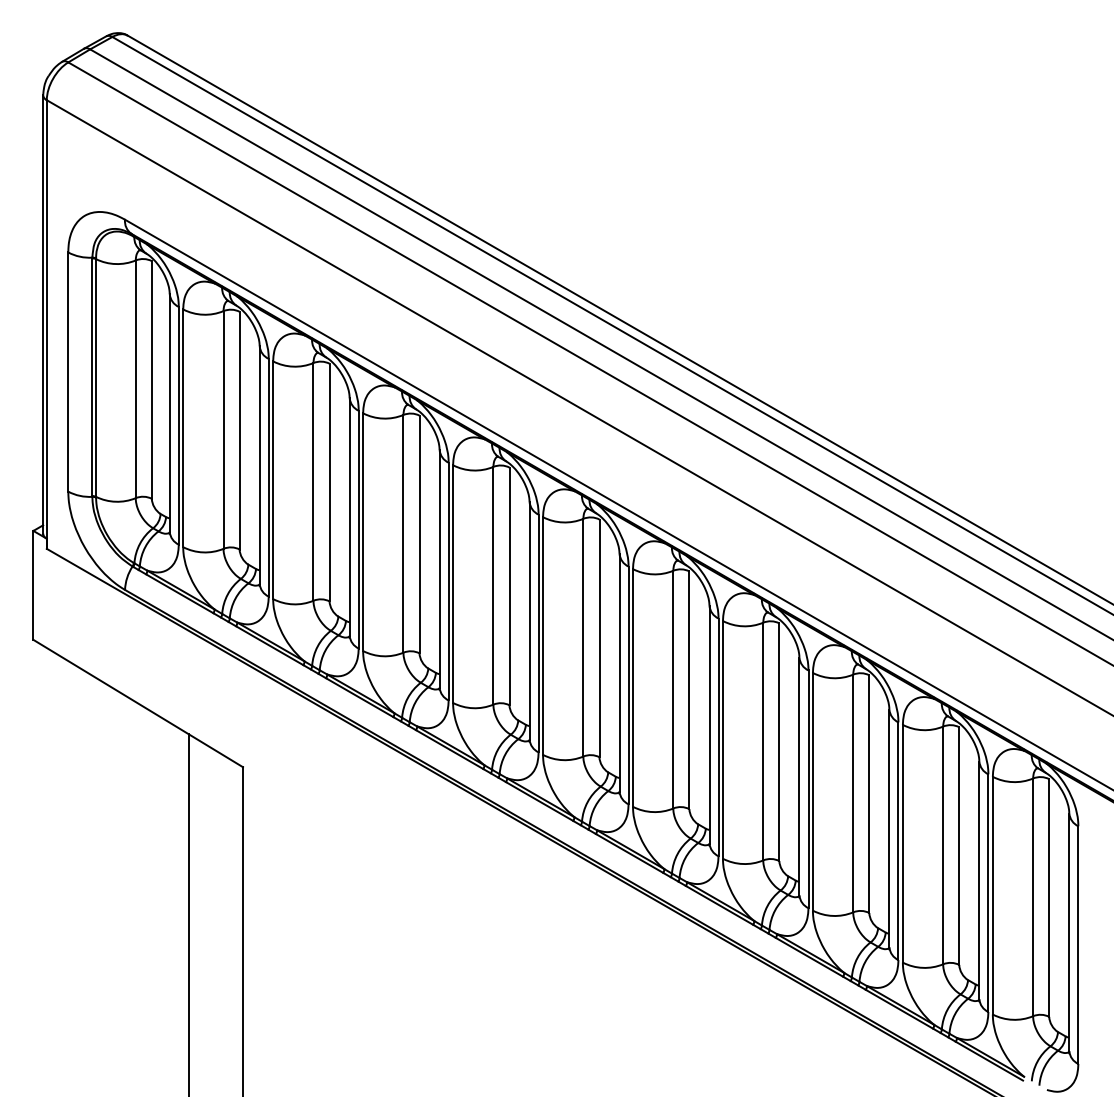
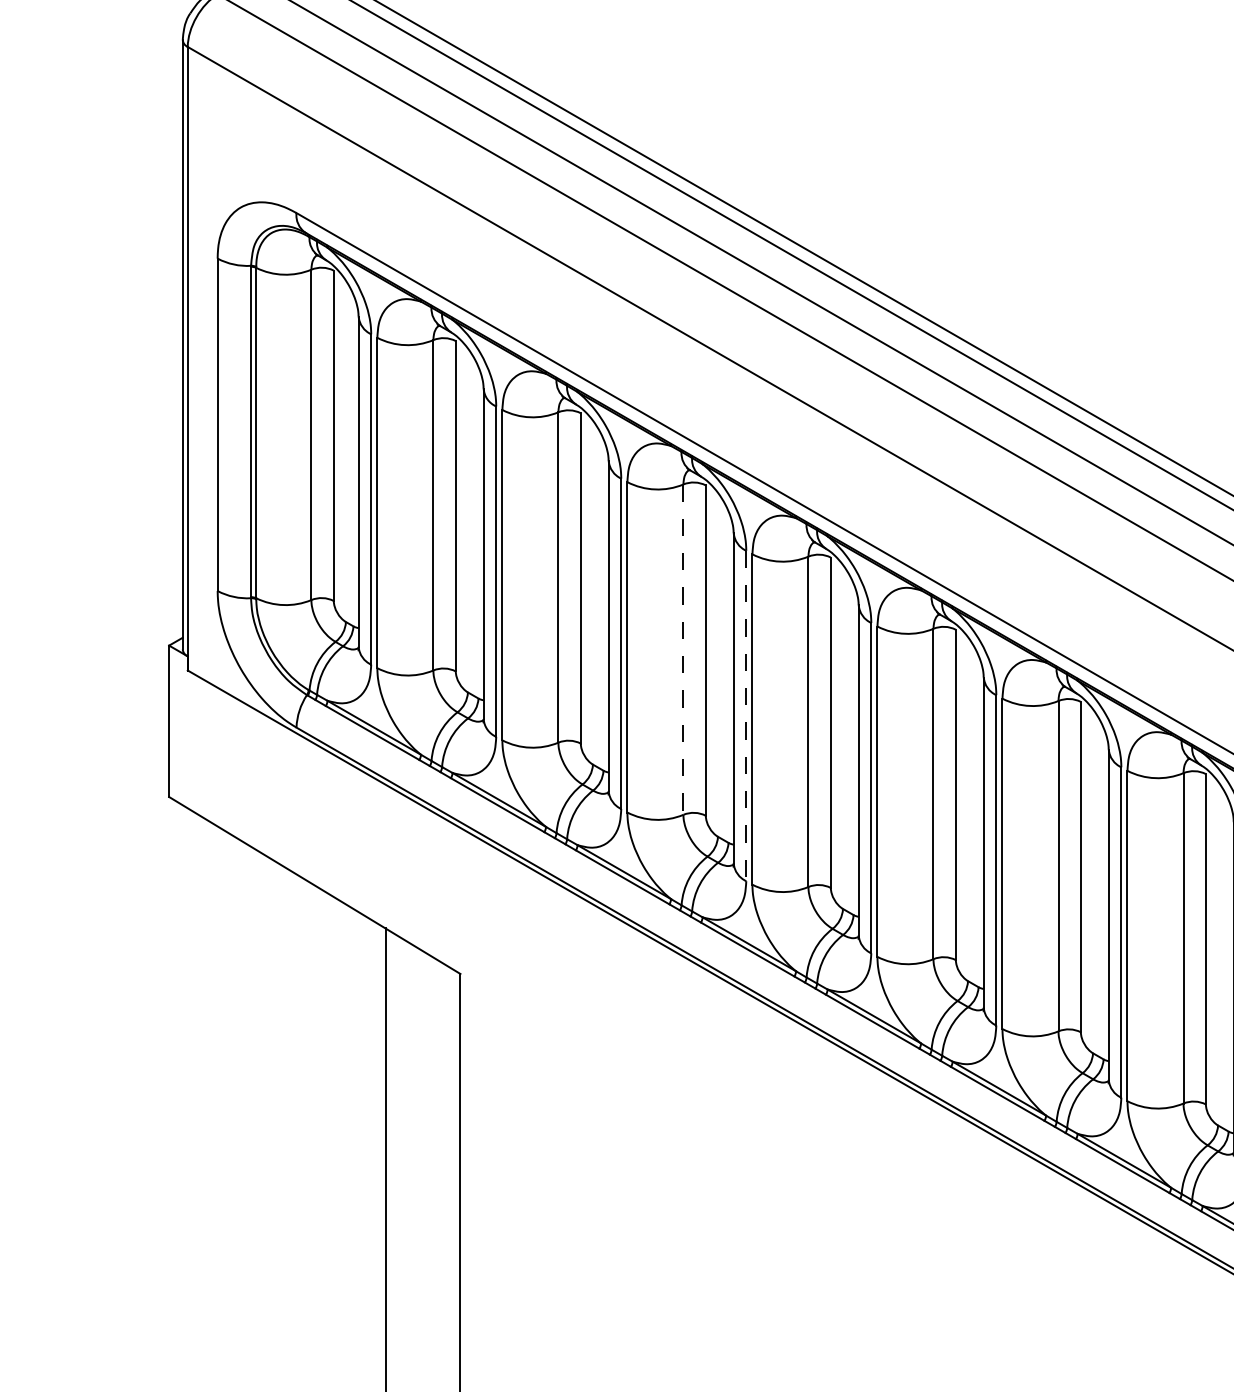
line: (403, 533) -> (683, 649), solid -> dashed
line: (448, 581) -> (746, 715), solid -> dashed

